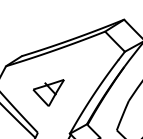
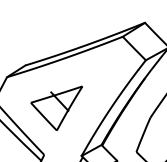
part: (48, 92) -> (56, 107), size x1.43

